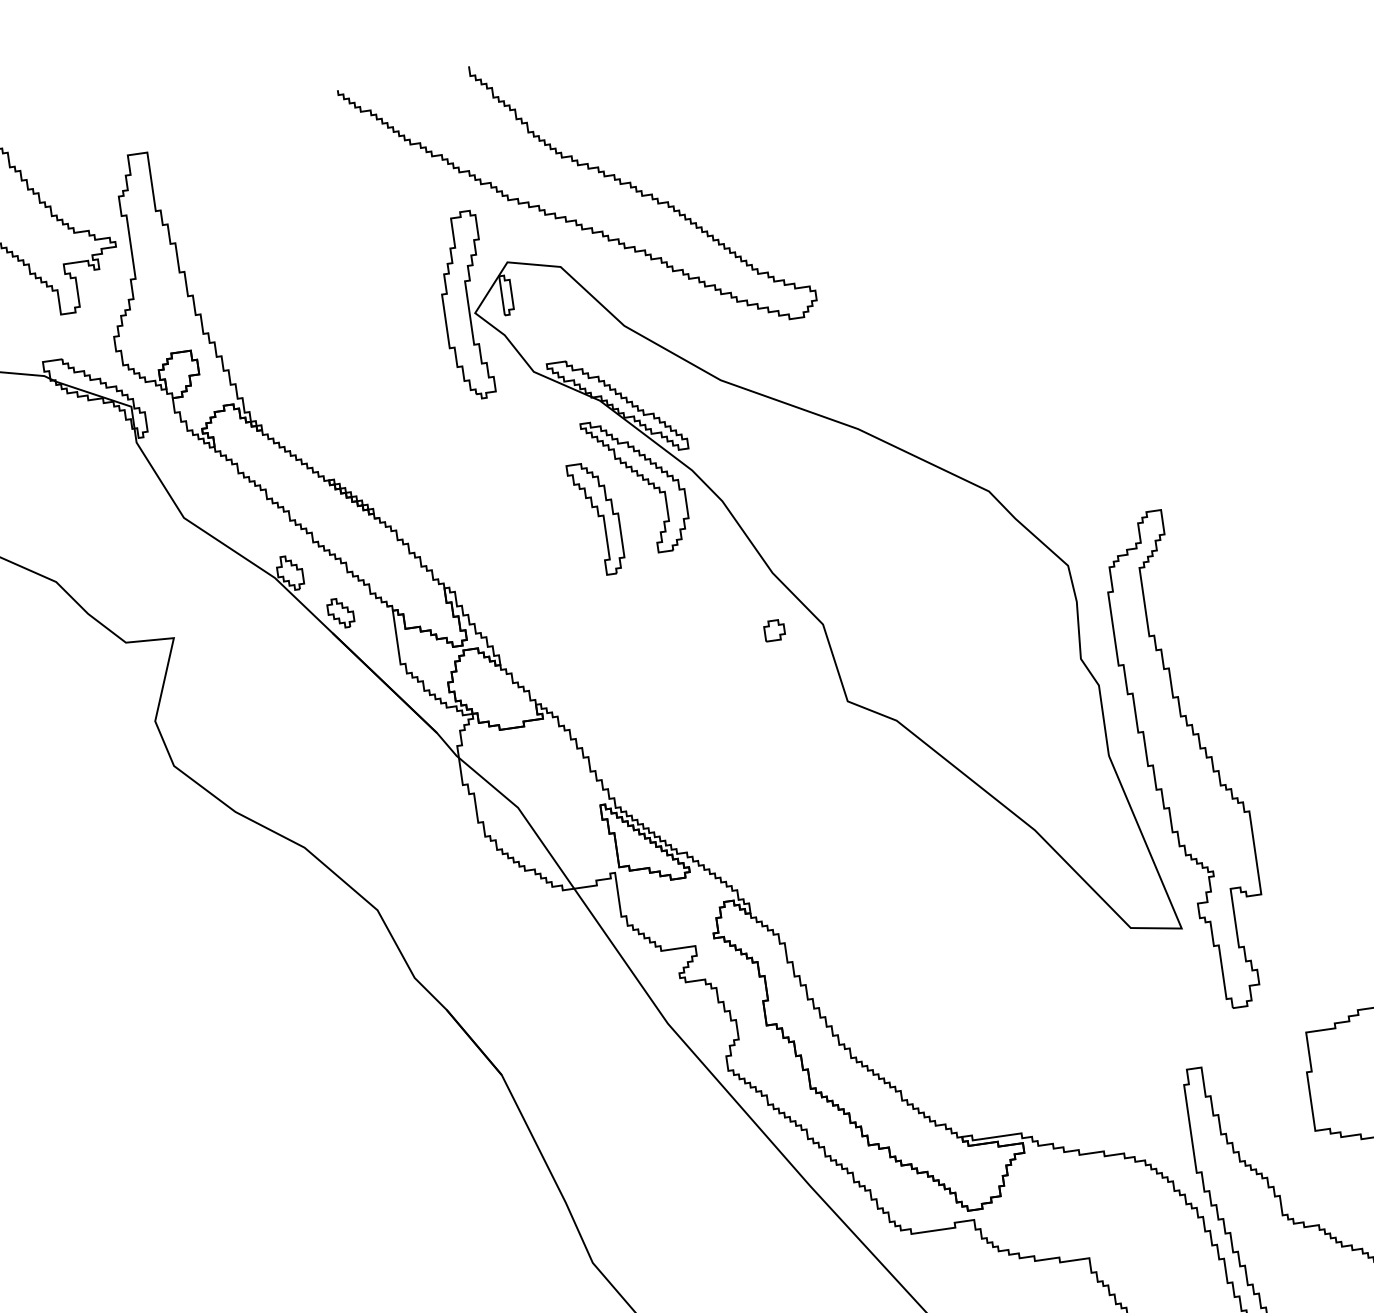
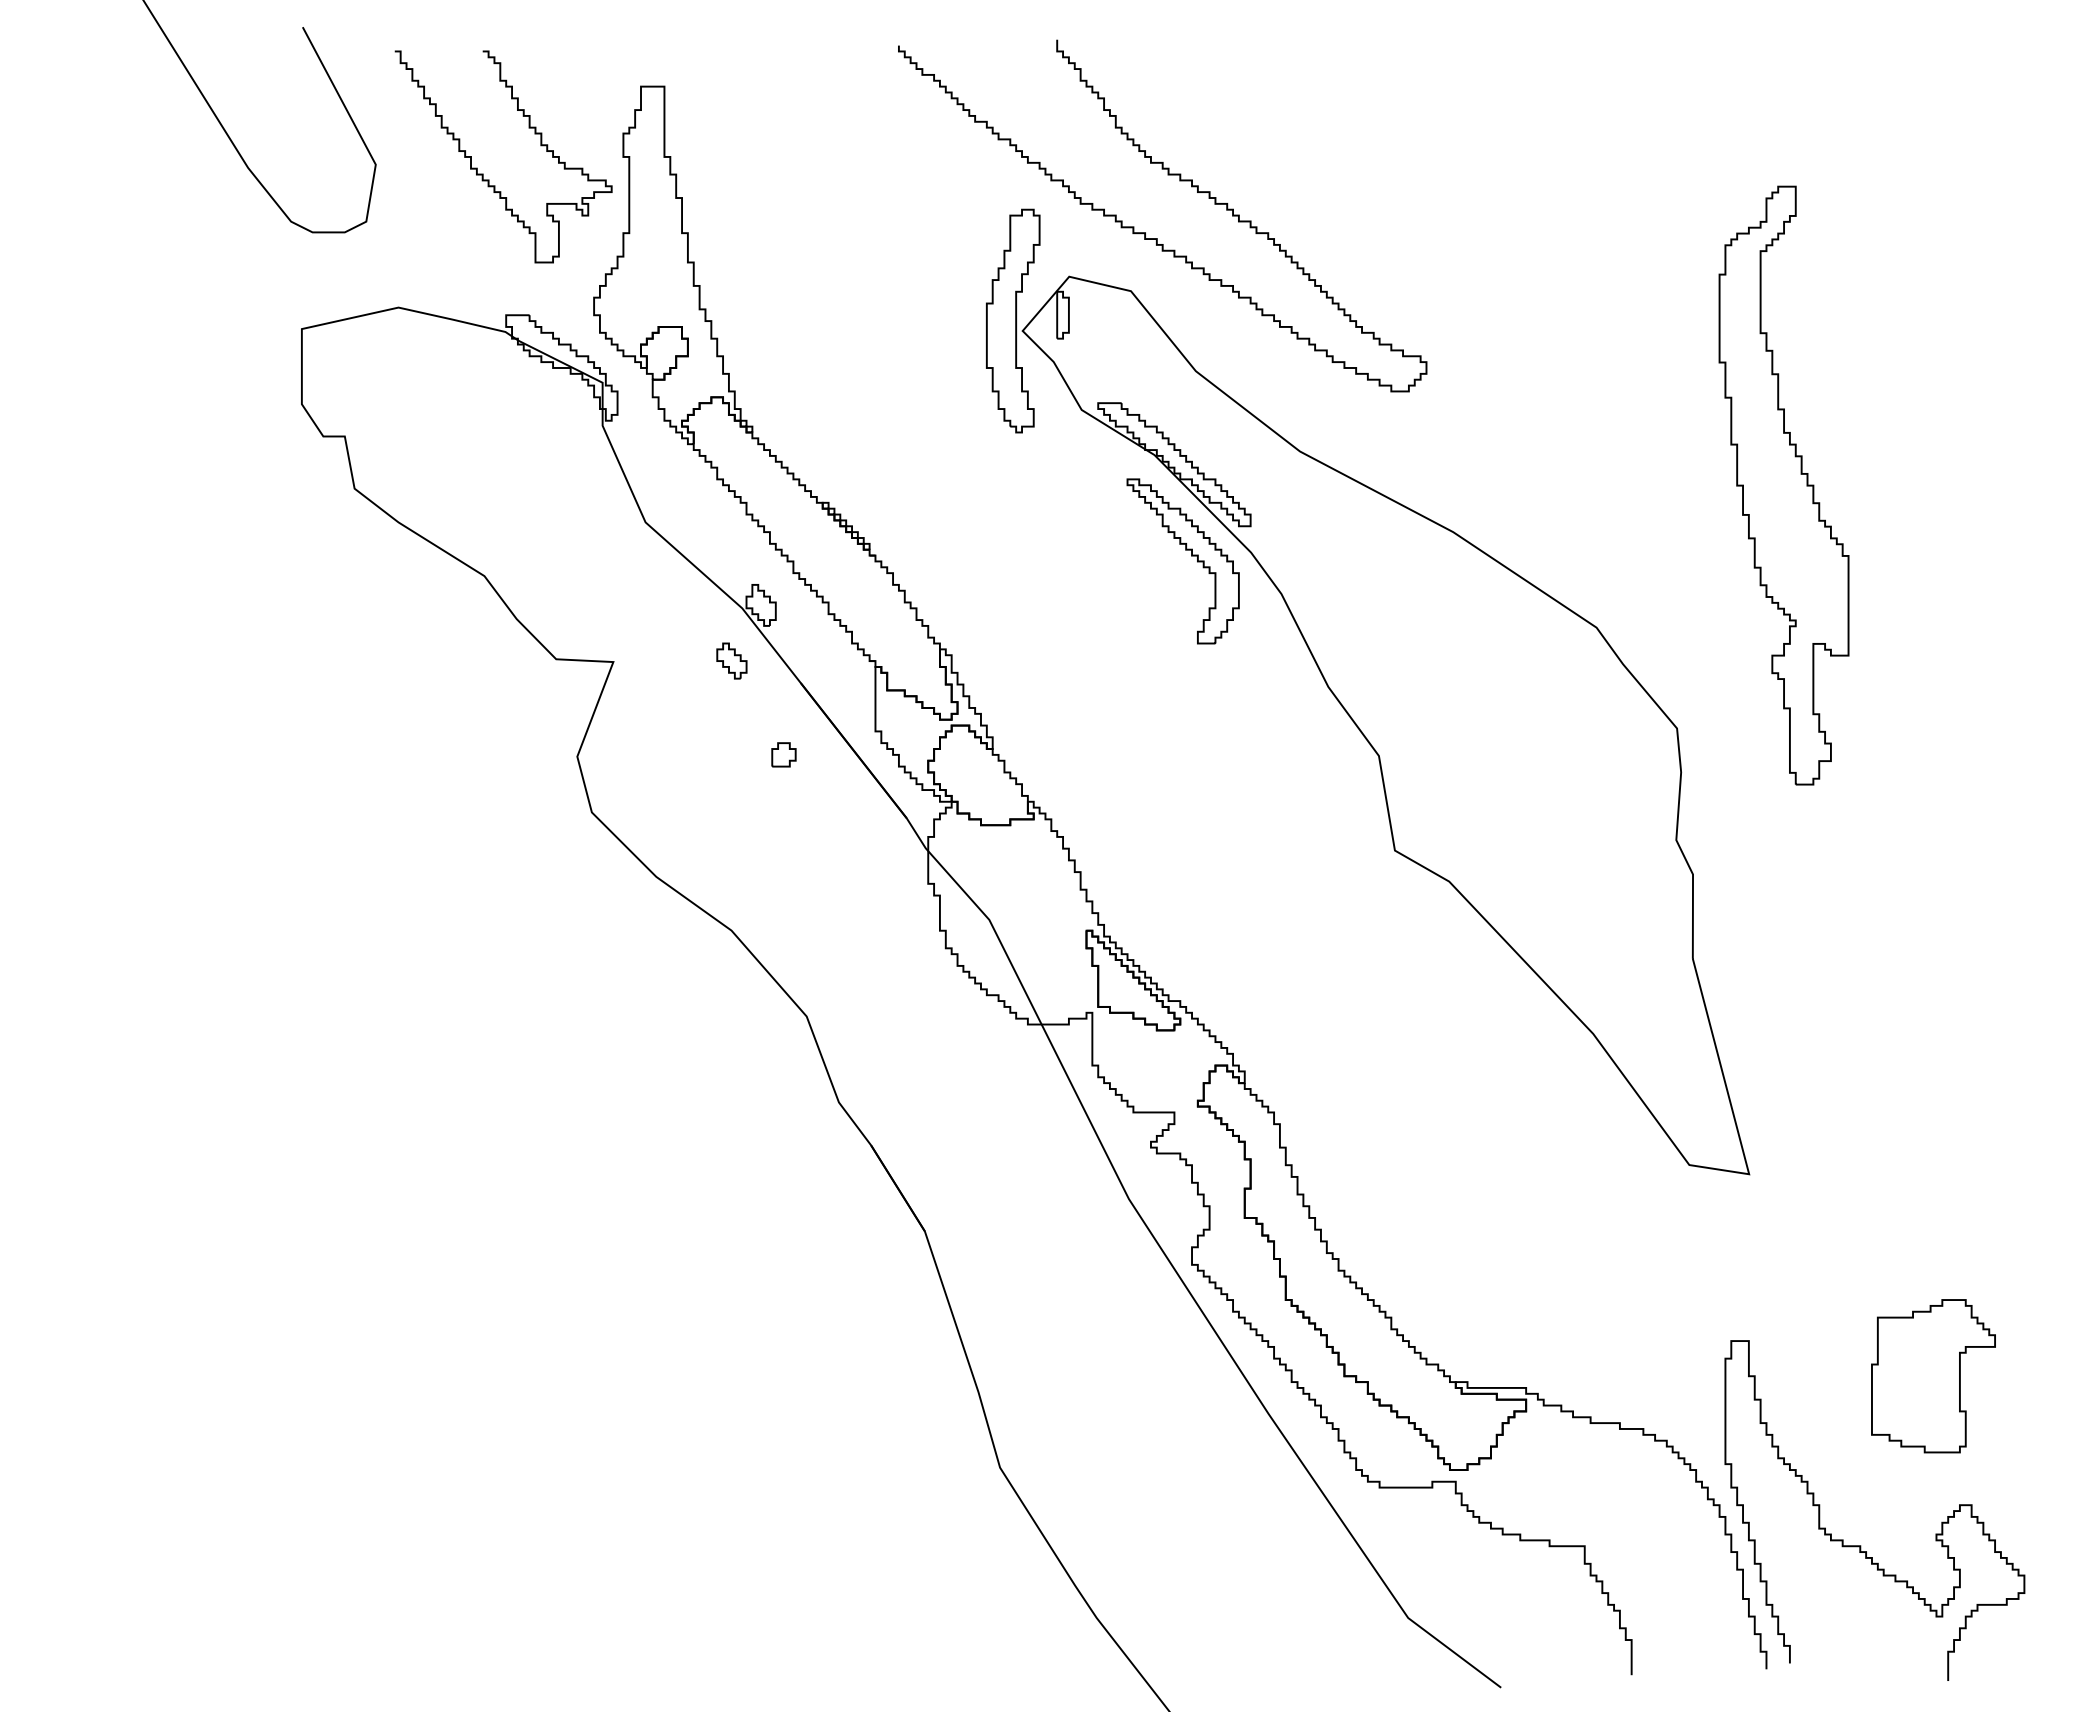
part: (596, 518) -> (1130, 593), removed
part: (340, 612) -> (731, 660), moved
part: (774, 630) -> (783, 754), moved
part: (1186, 760) -> (1783, 485), moved

